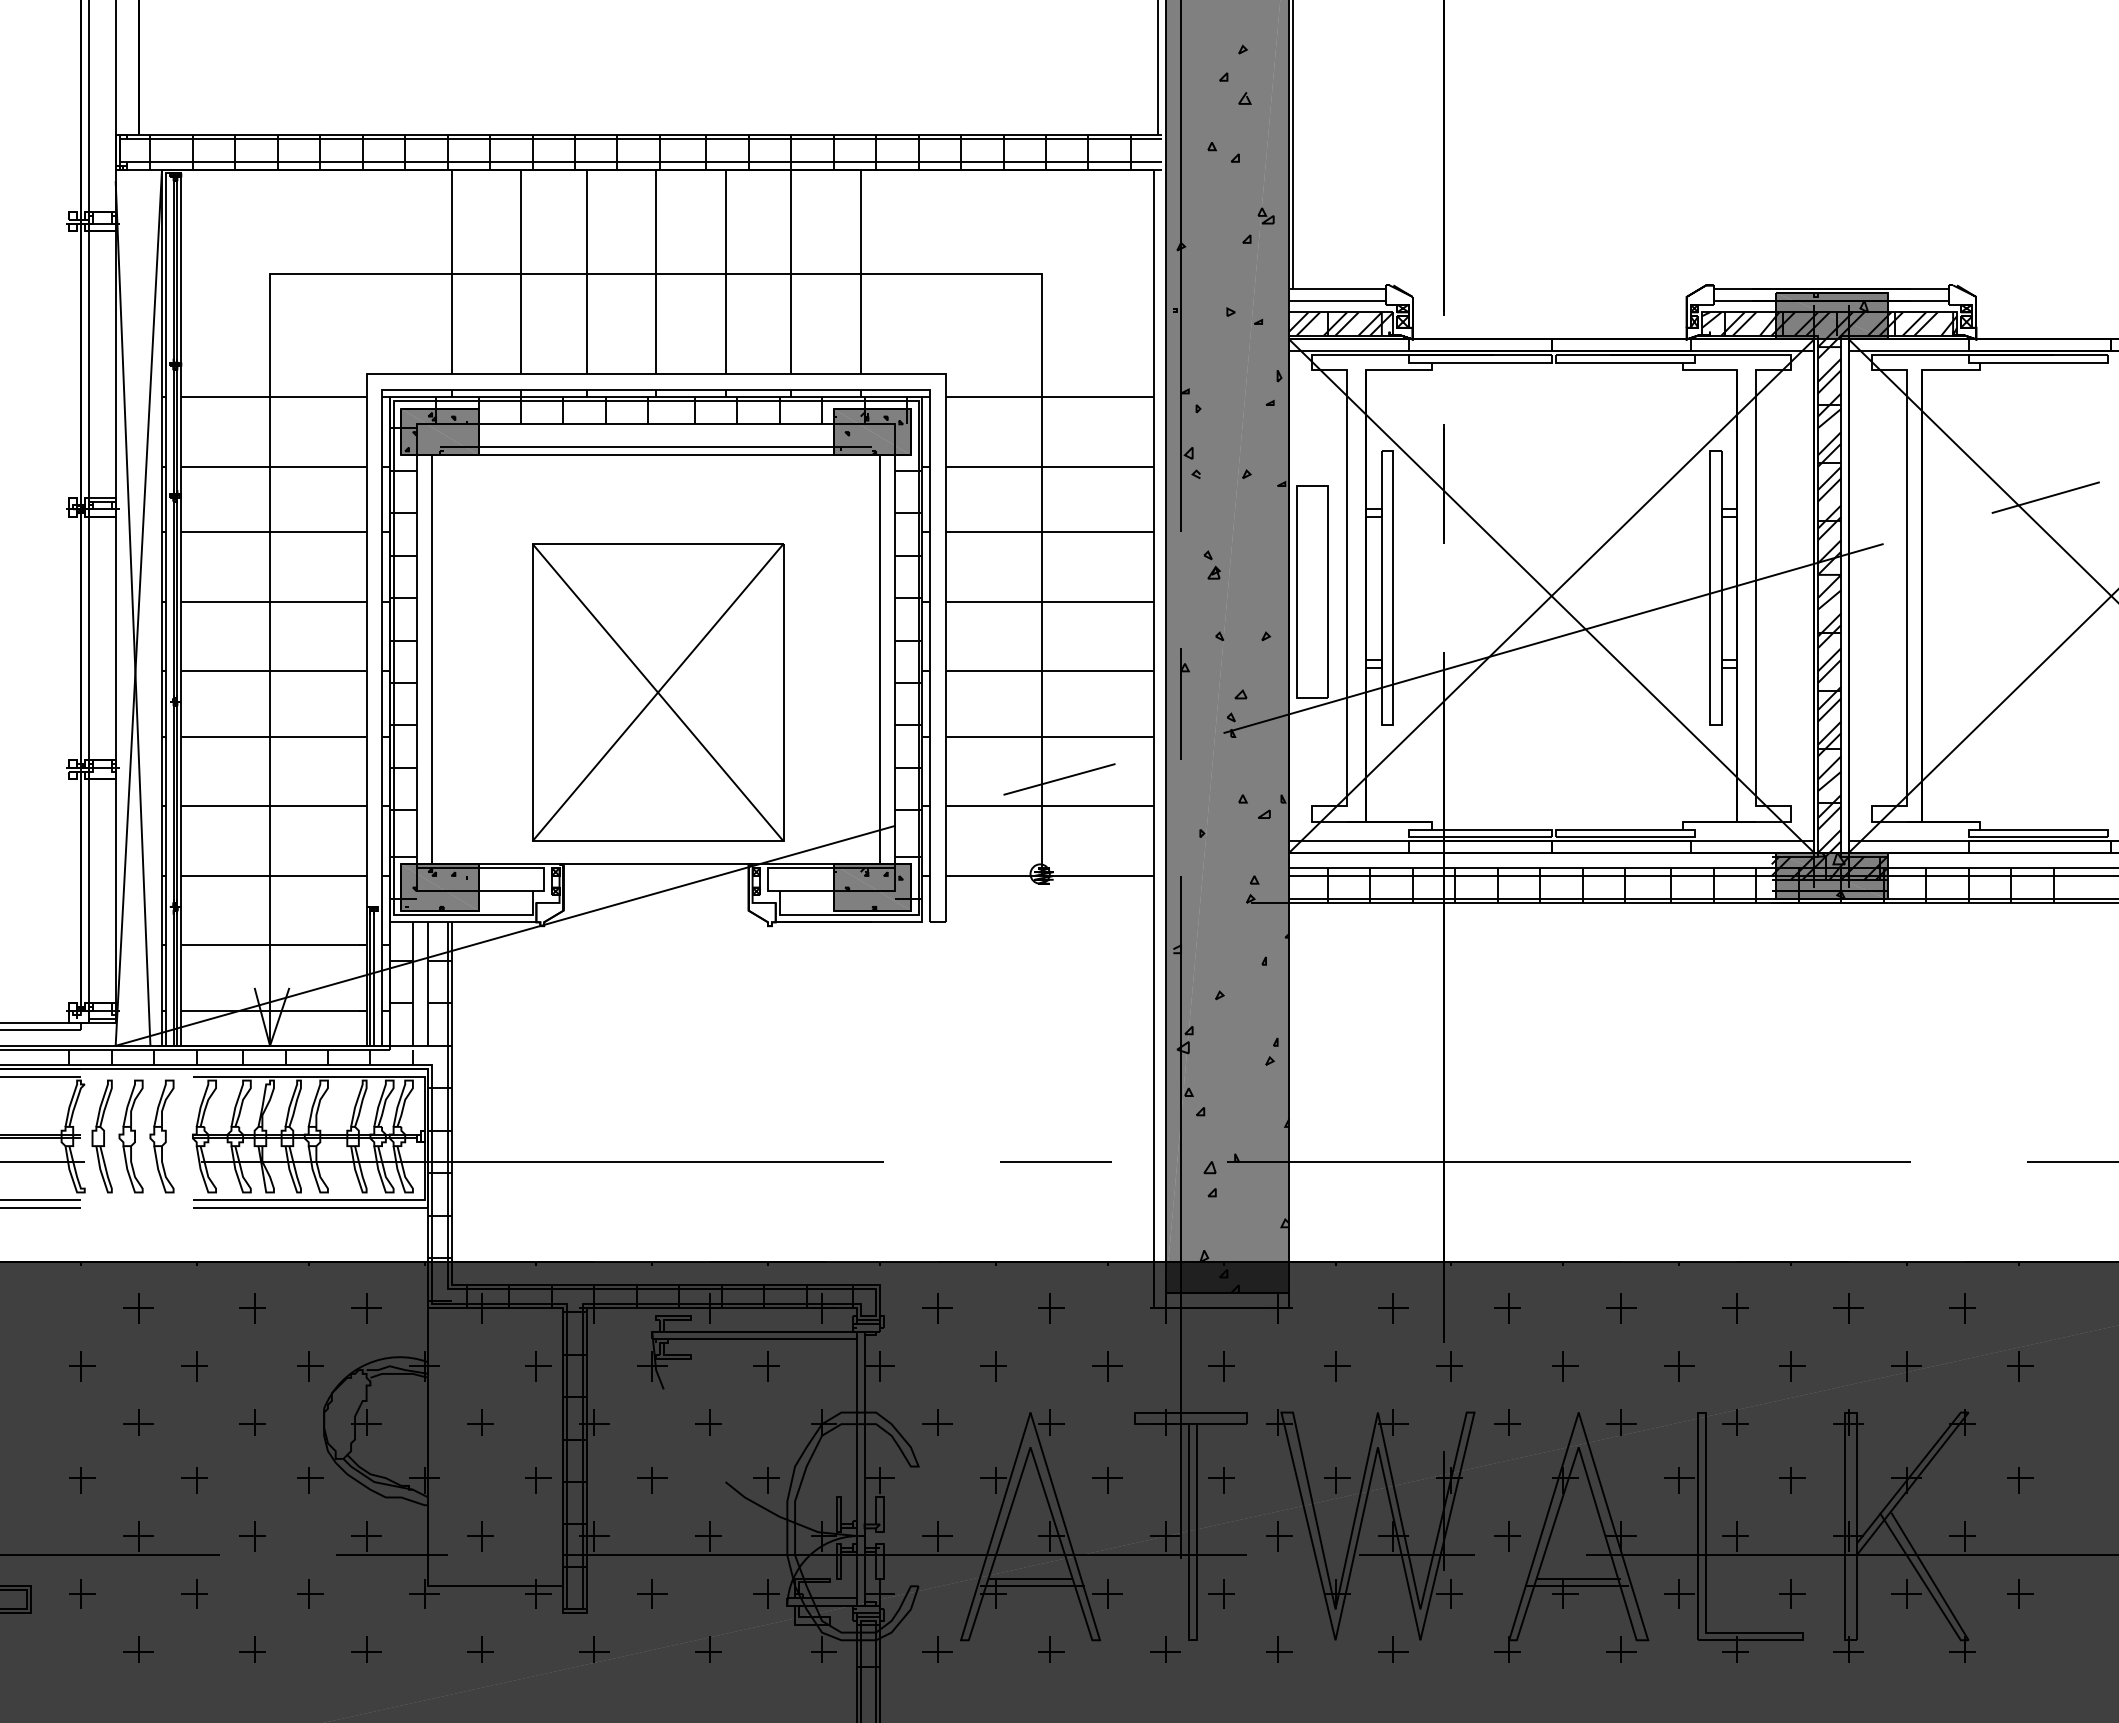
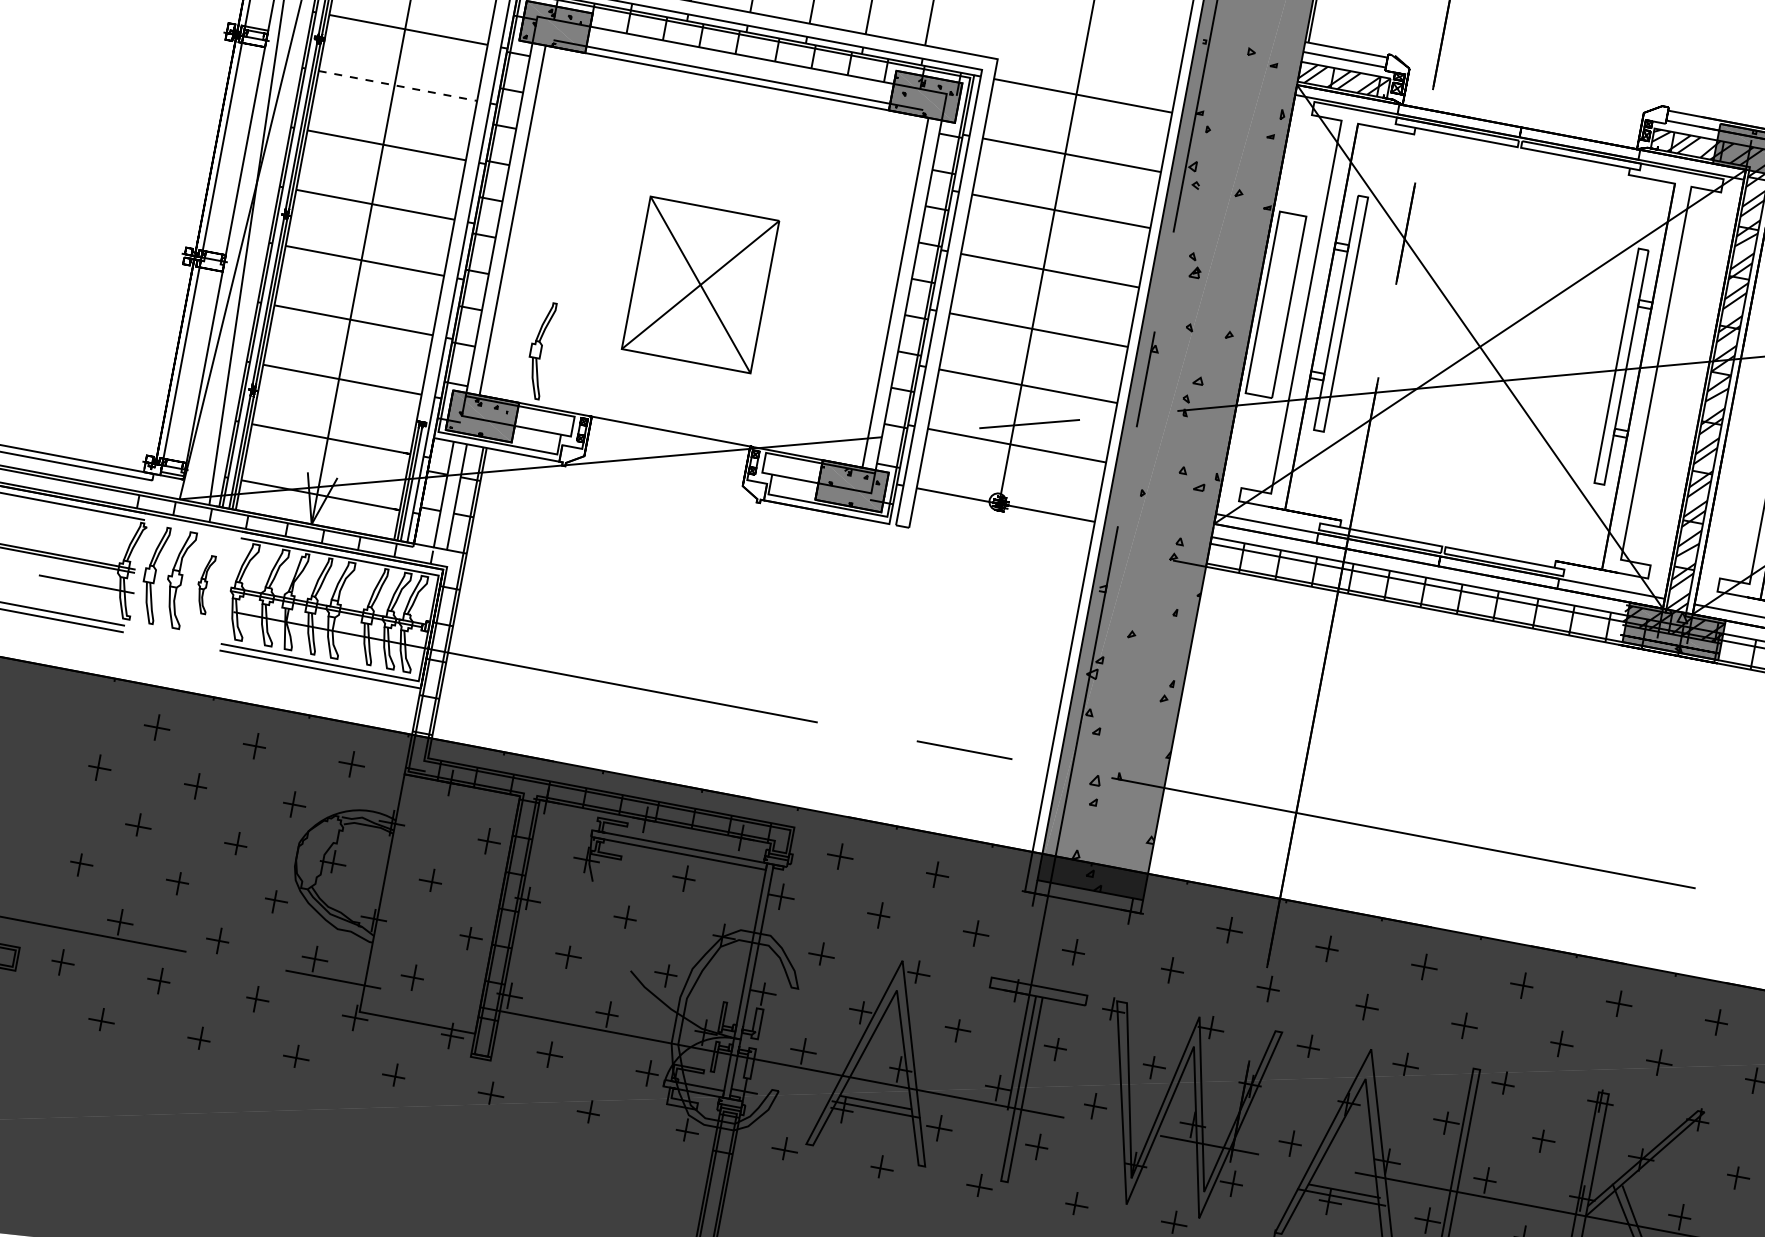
line: (273, 532) -> (397, 85), solid -> dashed
part: (658, 692) -> (700, 284), size x0.6
part: (489, 800) -> (538, 350), added
part: (161, 1136) -> (204, 584), size x0.6

